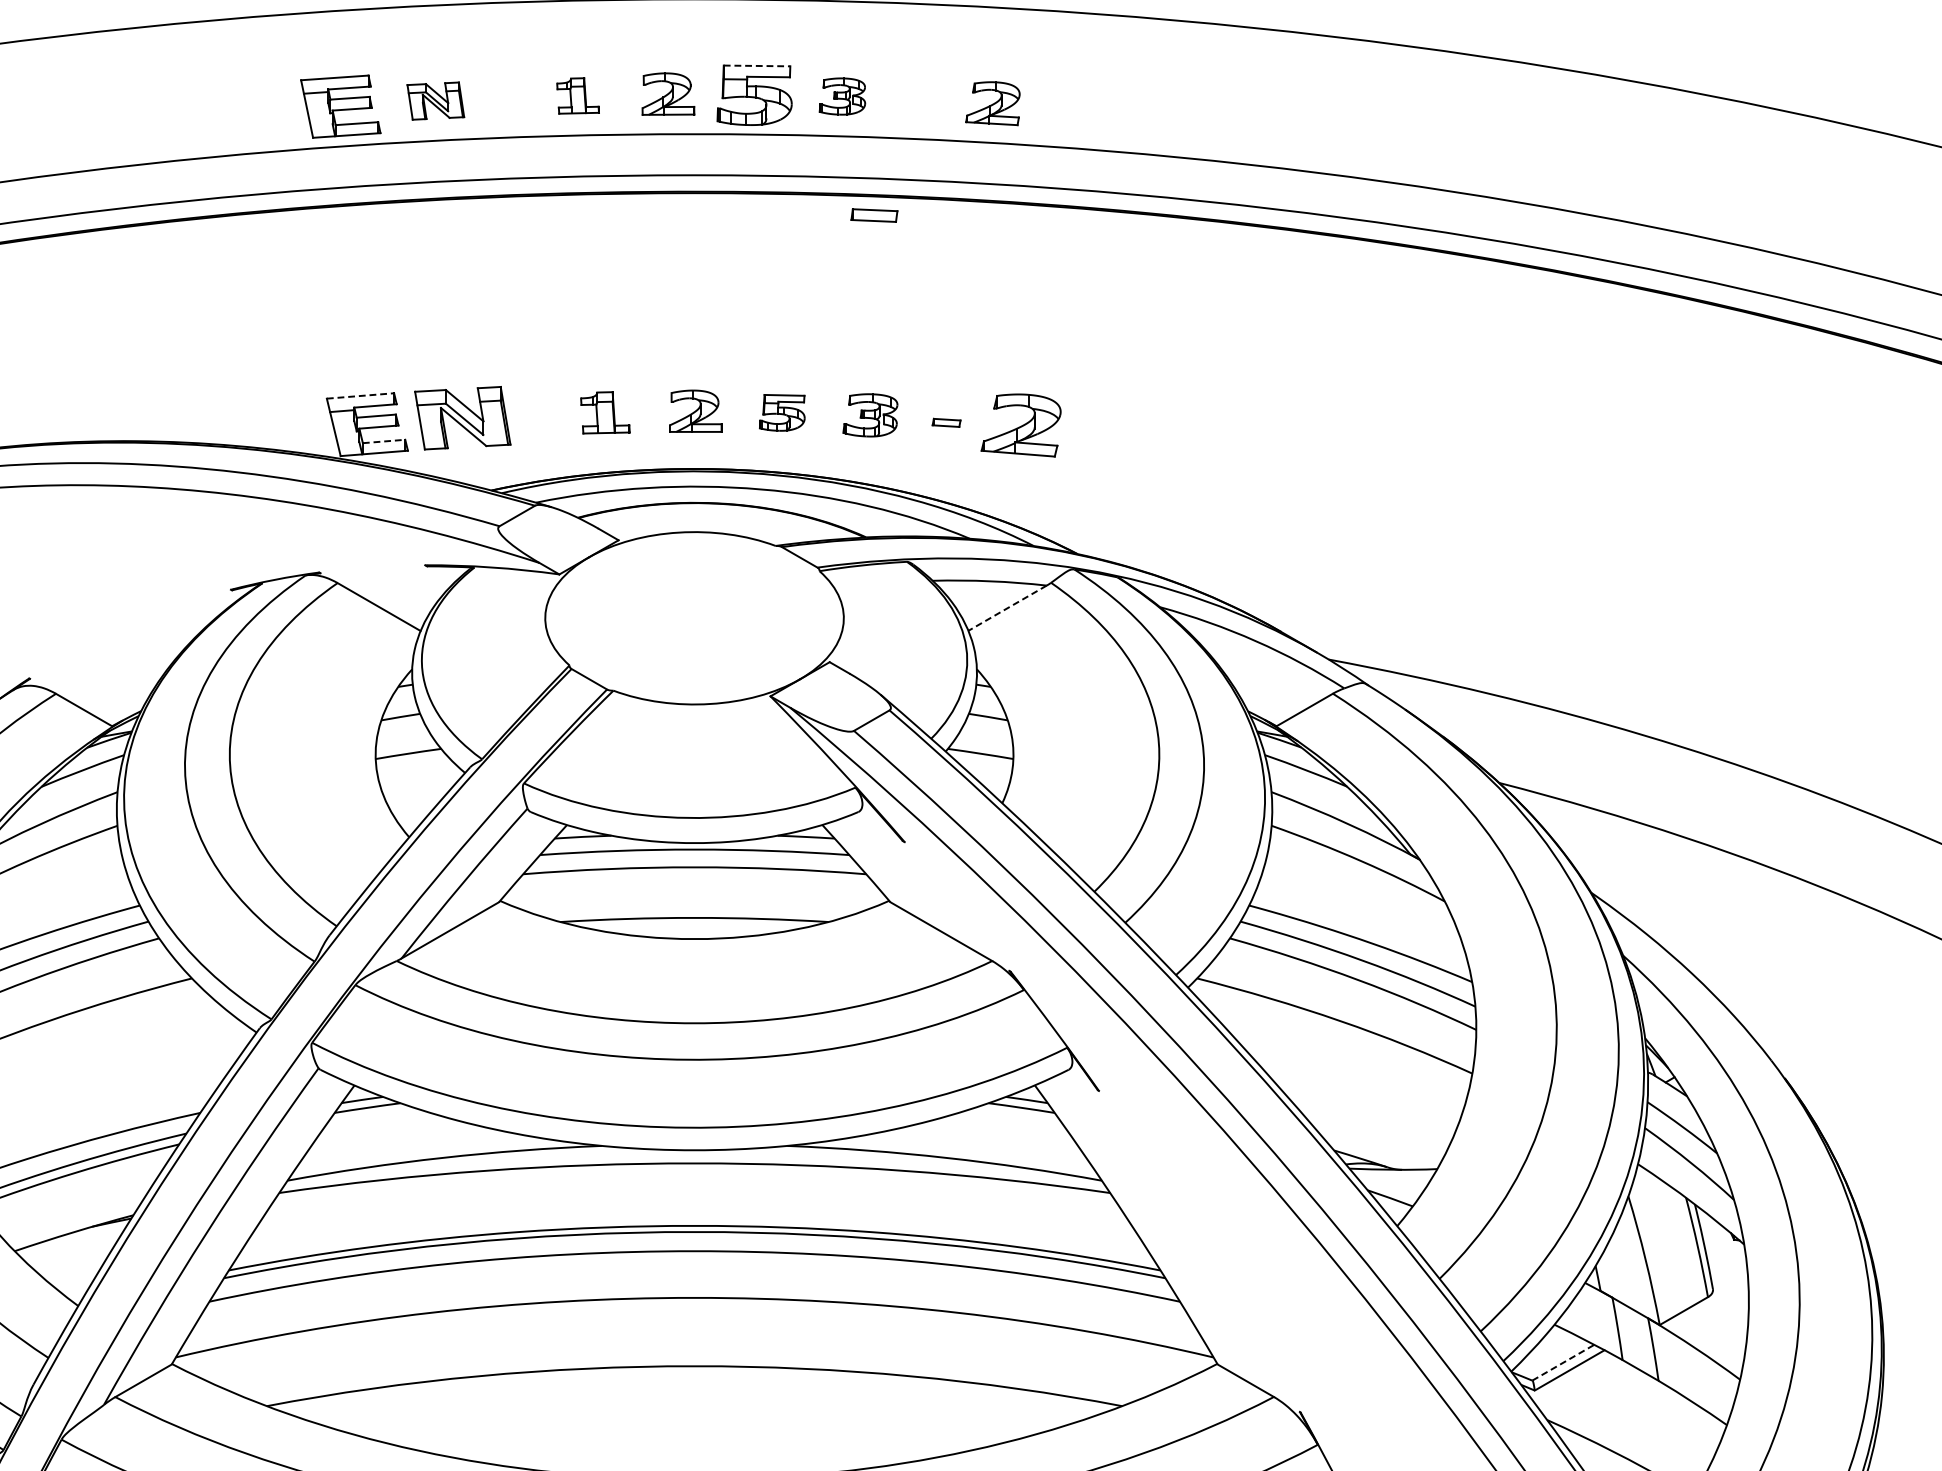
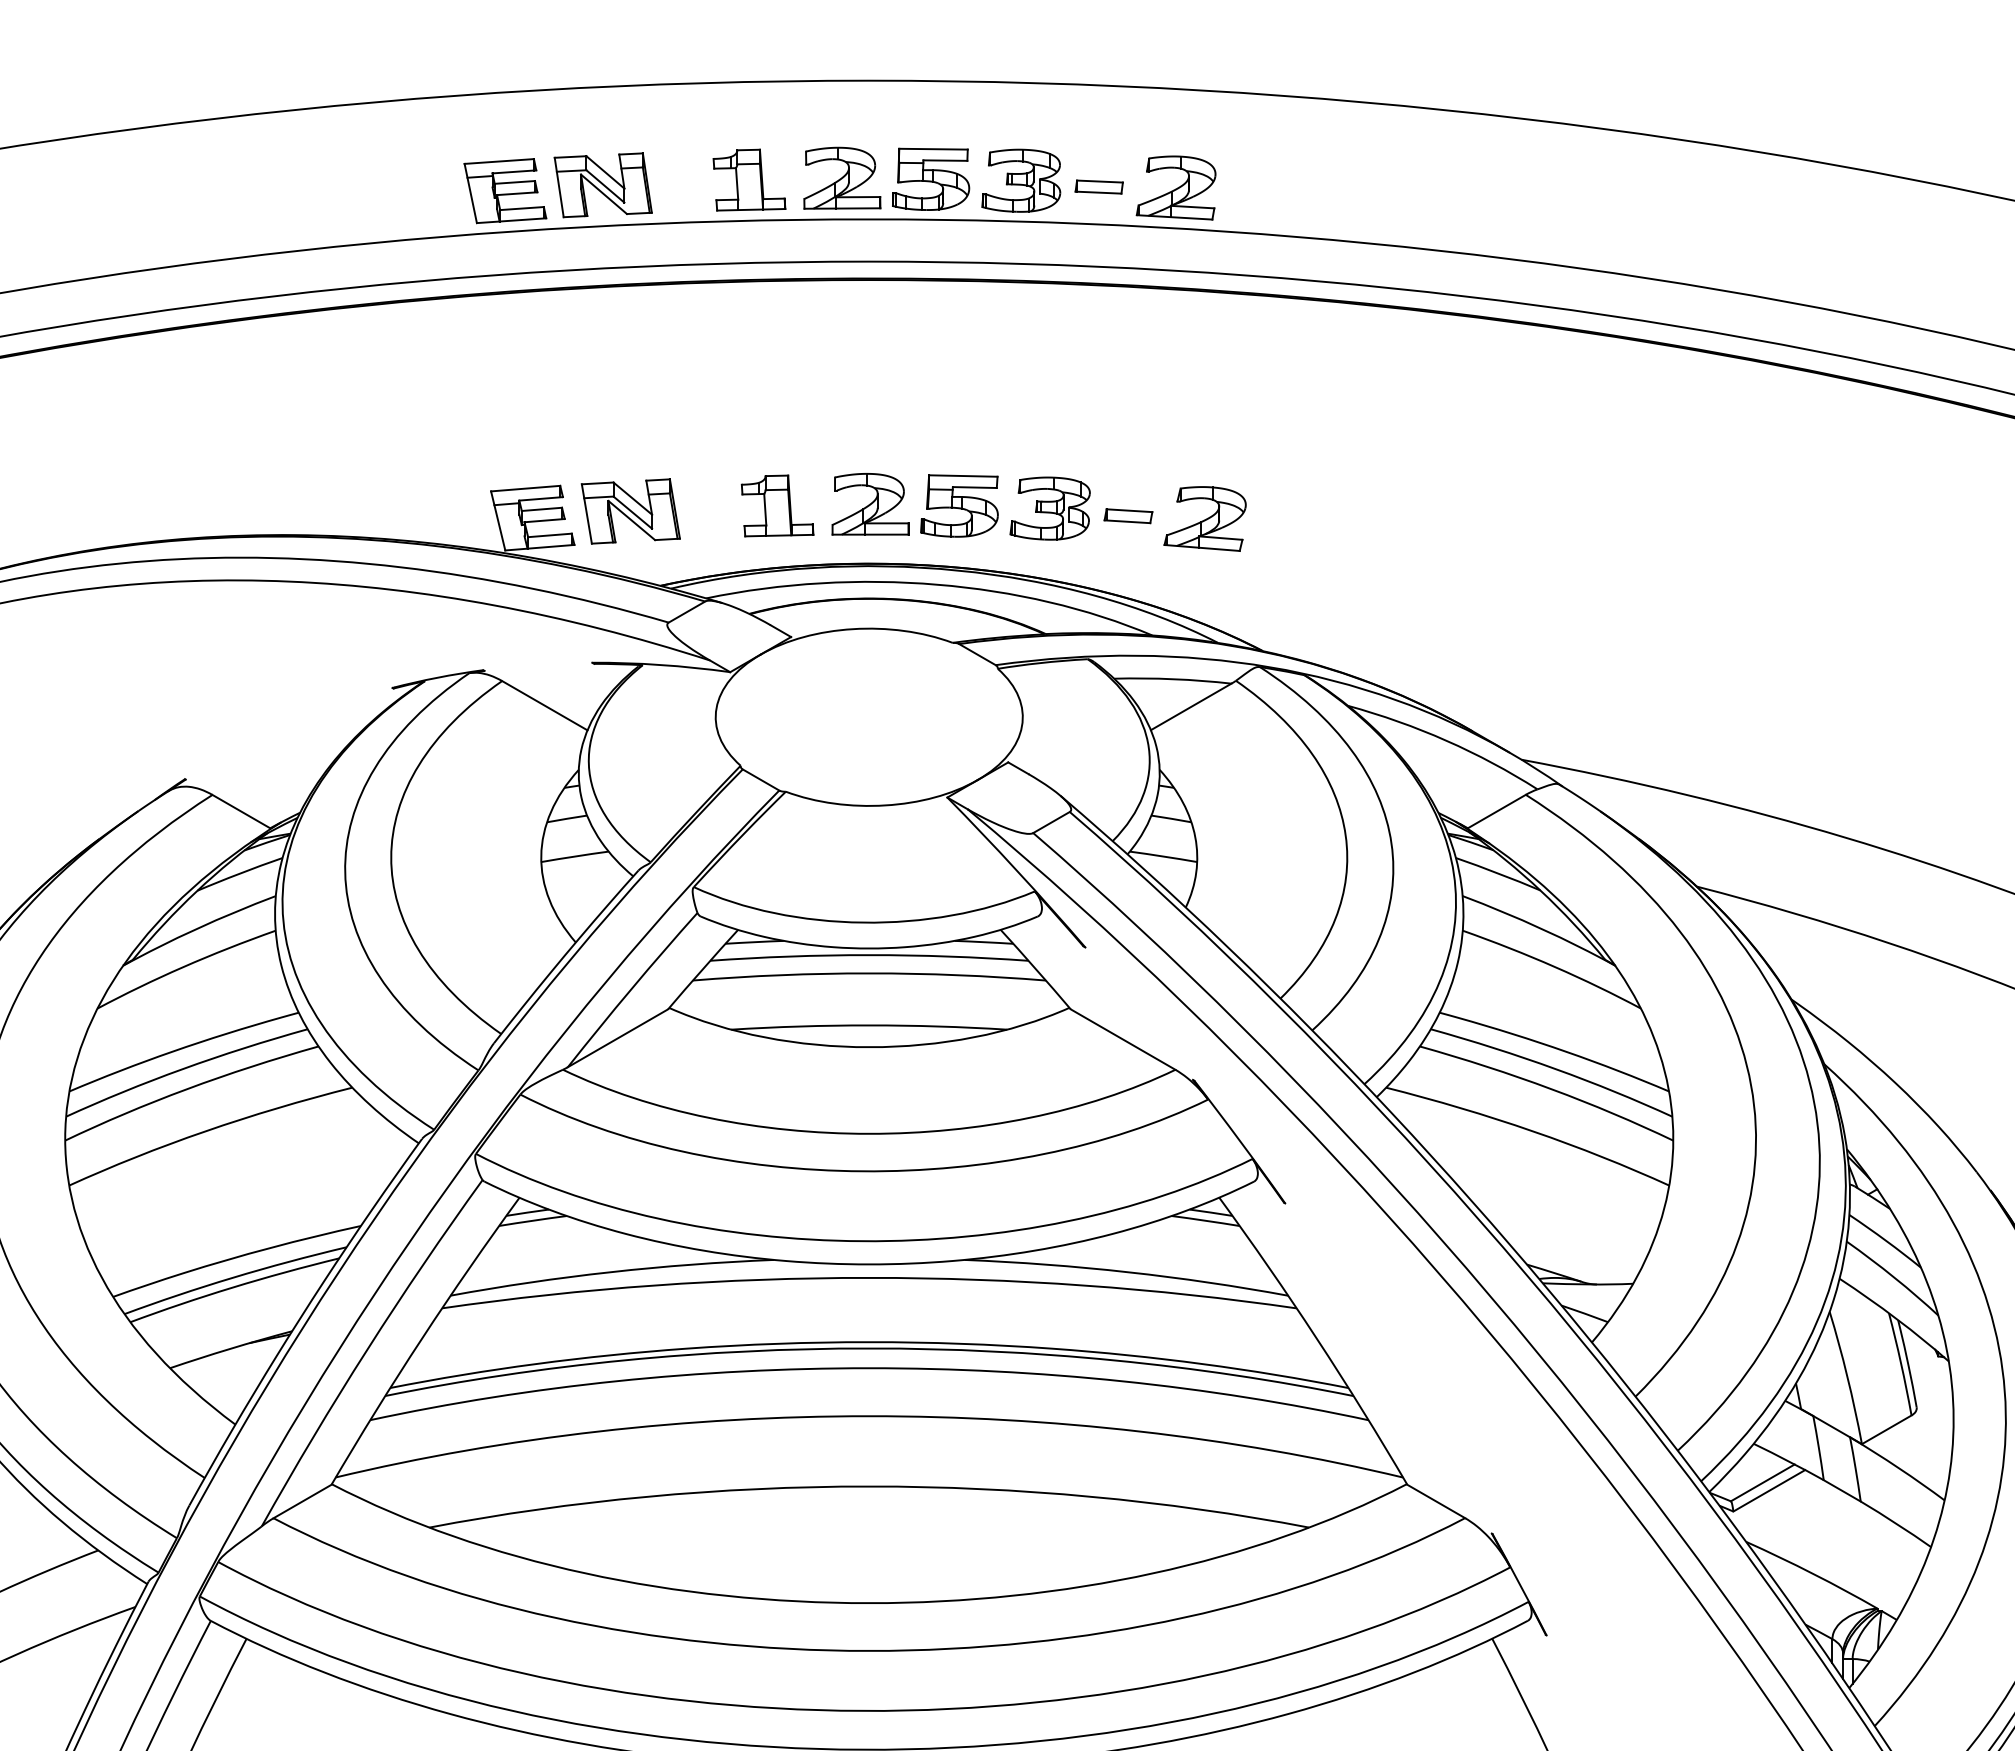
line: (757, 66) -> (934, 149), dashed -> solid
part: (668, 93) -> (842, 177), size x1.43
part: (578, 95) -> (749, 179), size x1.67
part: (842, 96) -> (1021, 180), size x1.67
part: (435, 101) -> (602, 185), size x1.67
part: (992, 103) -> (1175, 187), size x1.43
part: (873, 215) -> (1098, 186), moved
line: (360, 395) -> (525, 488), dashed -> solid
part: (695, 411) -> (870, 504), size x1.43
part: (605, 412) -> (777, 505), size x1.43
part: (782, 412) -> (959, 505), size x1.67
part: (869, 415) -> (1049, 508), size x1.43
part: (946, 423) -> (1128, 516), size x1.67
line: (383, 441) -> (549, 535), dashed -> solid
line: (1007, 607) -> (1191, 706), dashed -> solid
line: (1563, 1362) -> (1762, 1482), dashed -> solid

